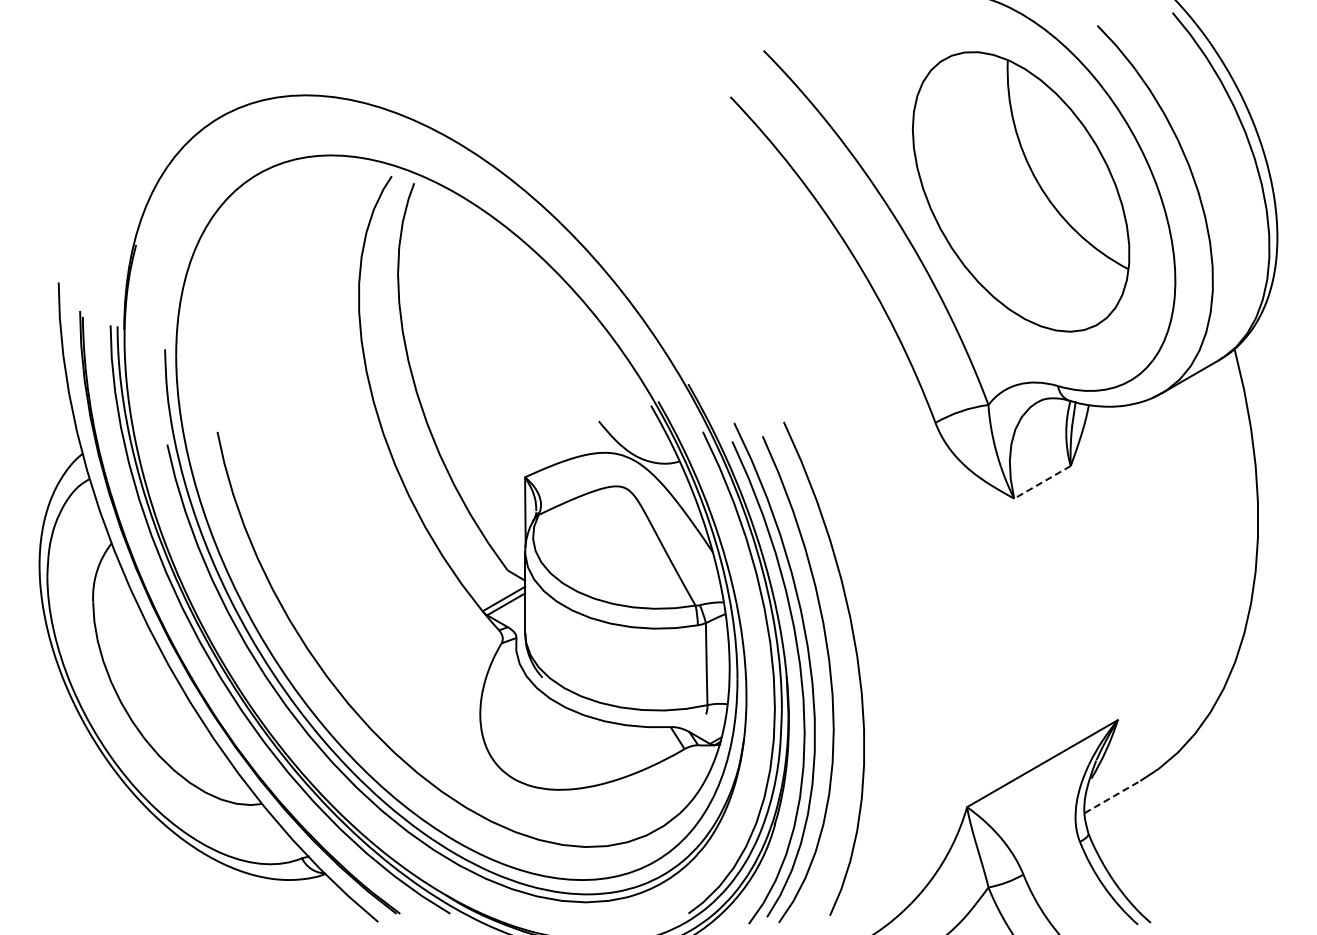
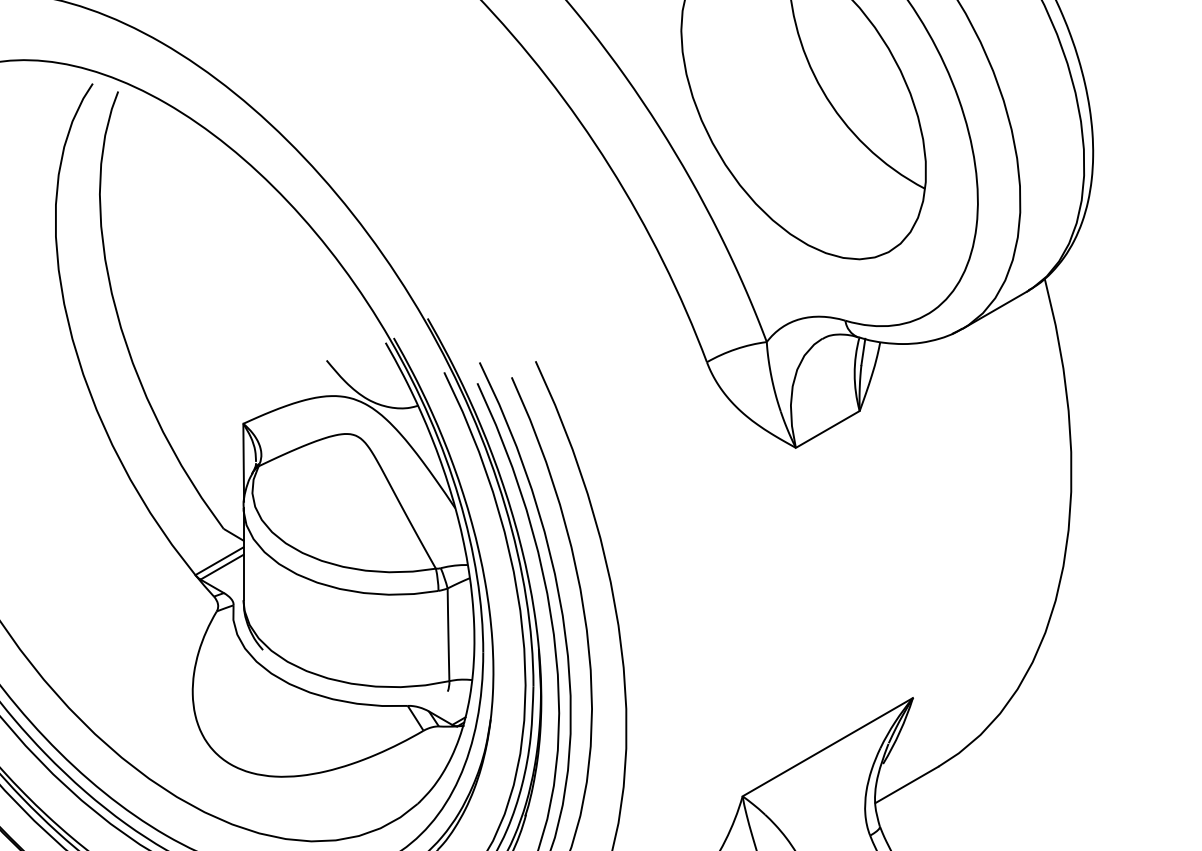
line: (1042, 482) -> (827, 429), dashed -> solid
line: (1112, 796) -> (906, 784), dashed -> solid

